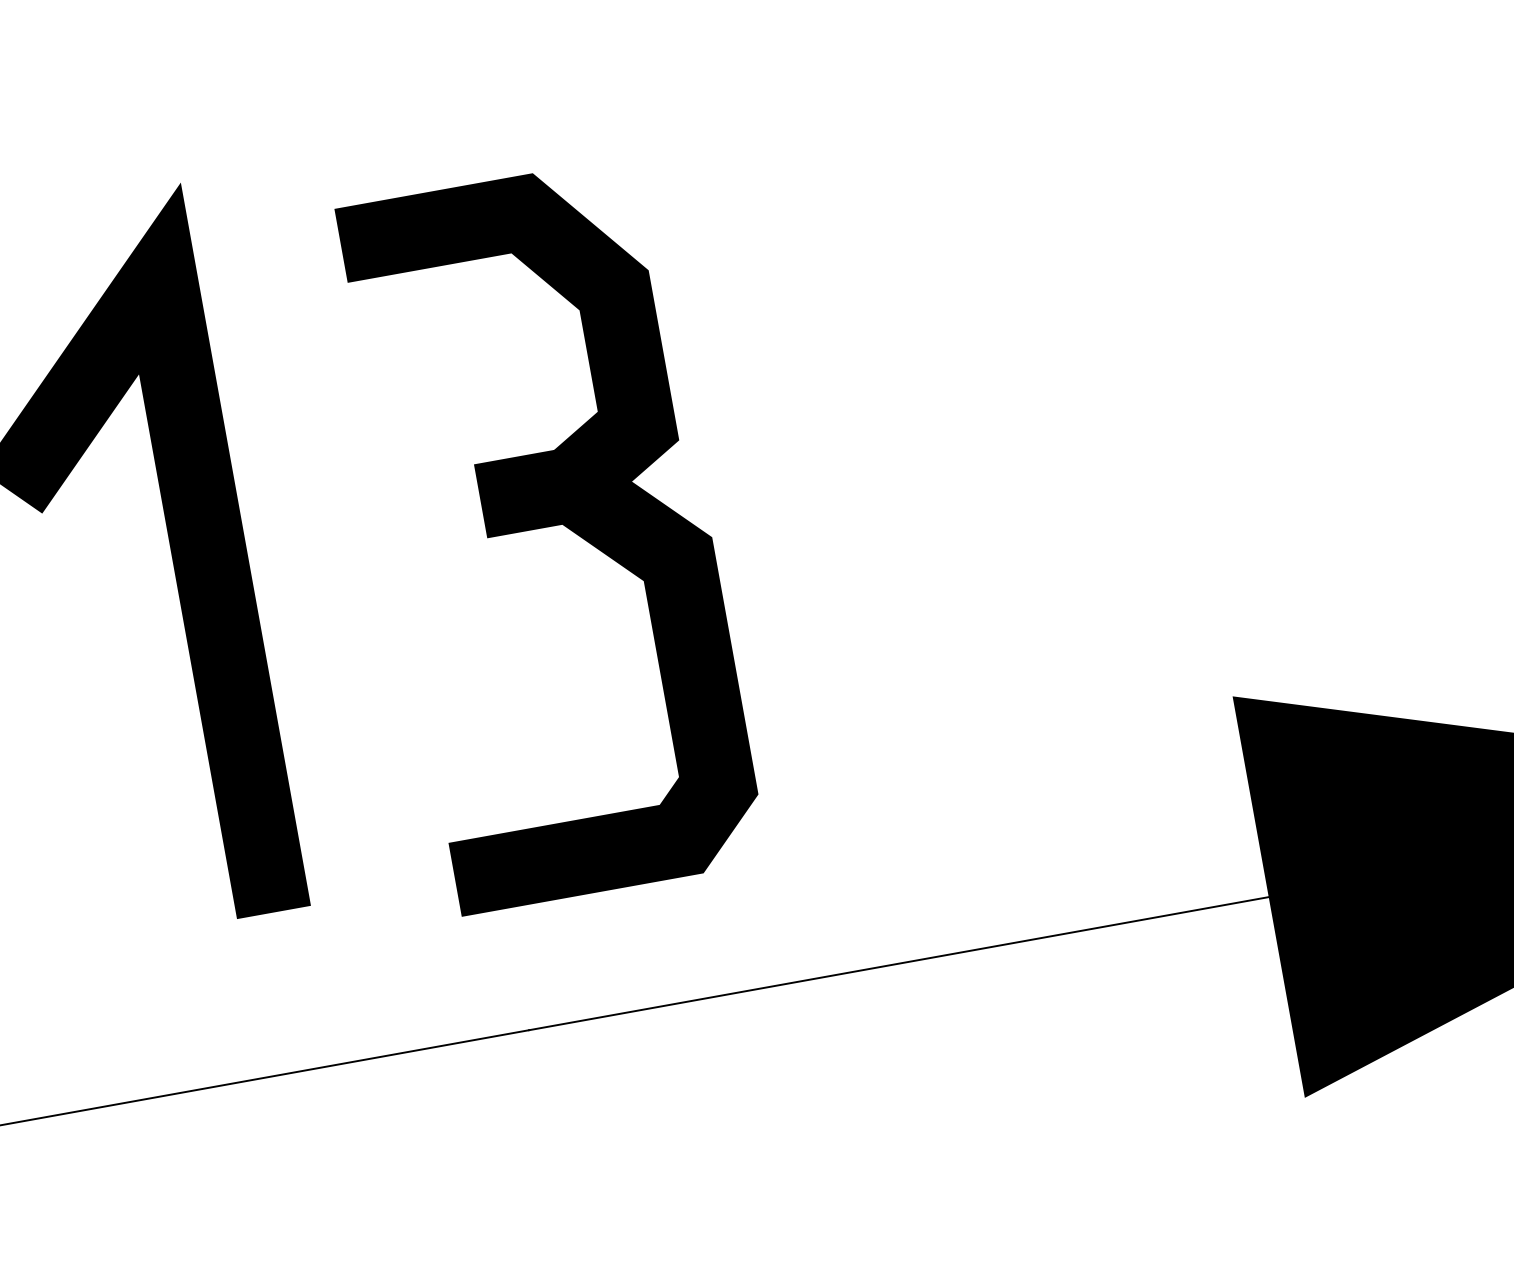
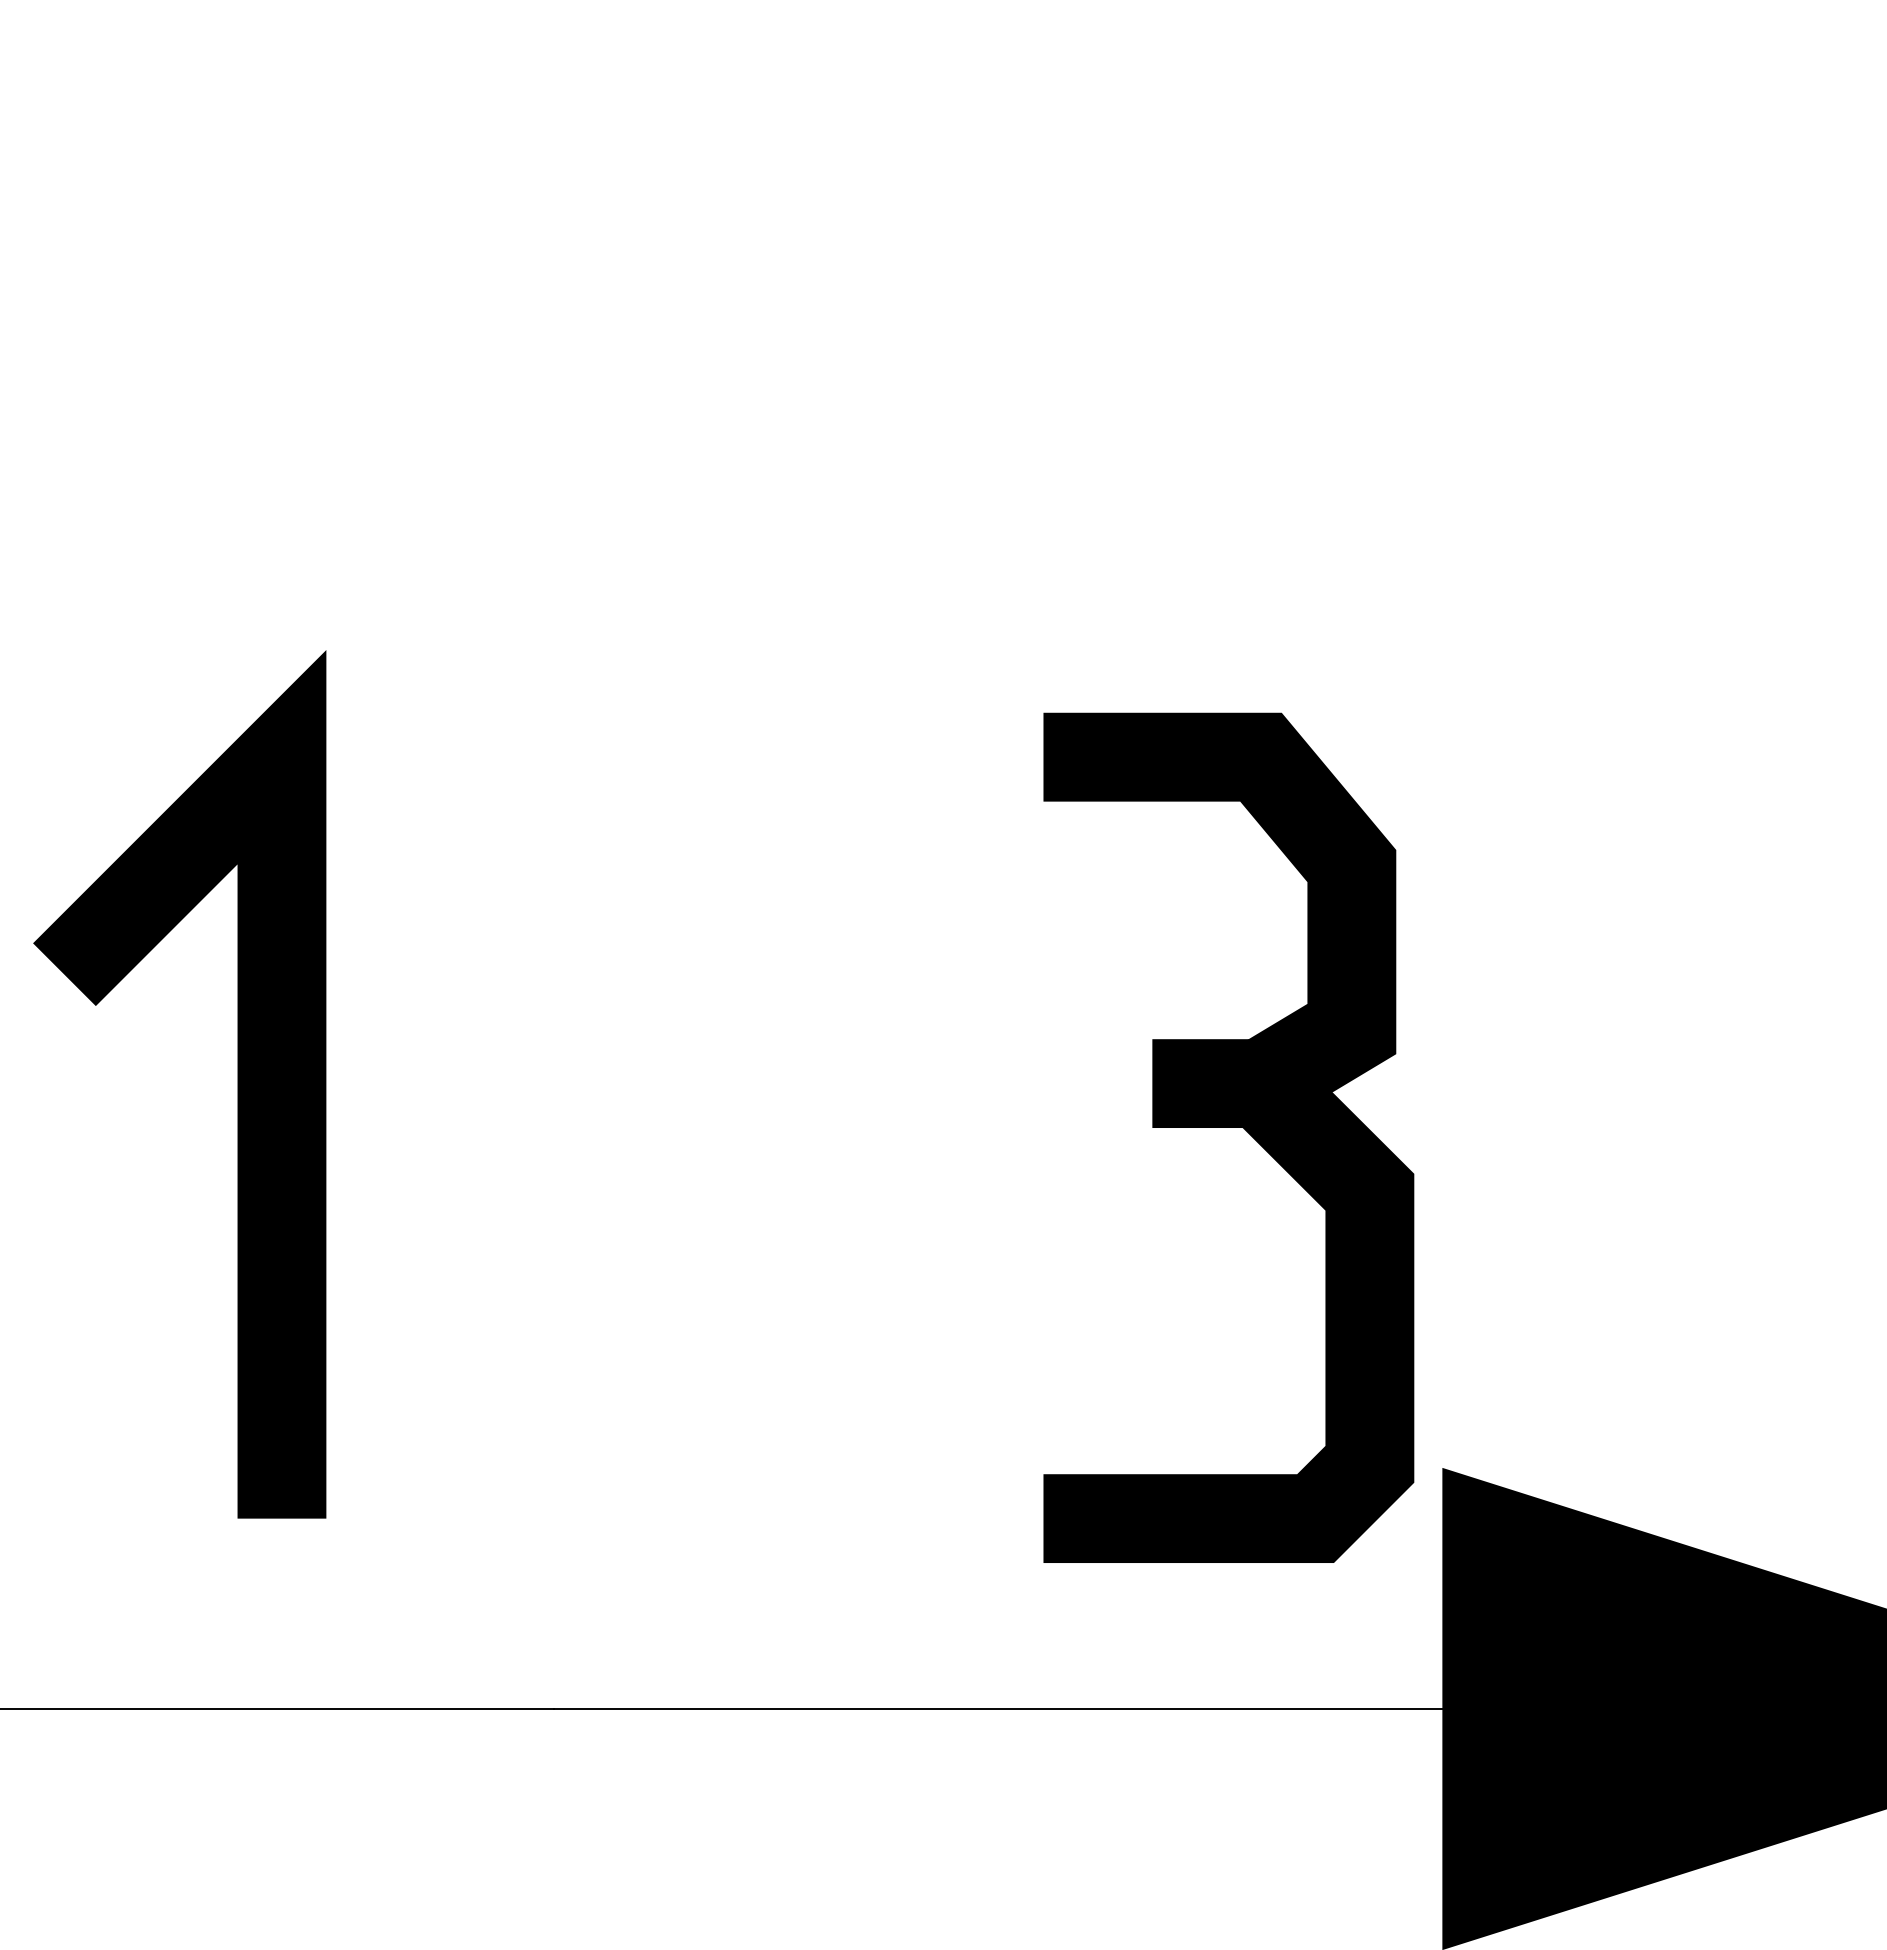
part: (550, 526) -> (1228, 1127), moved

